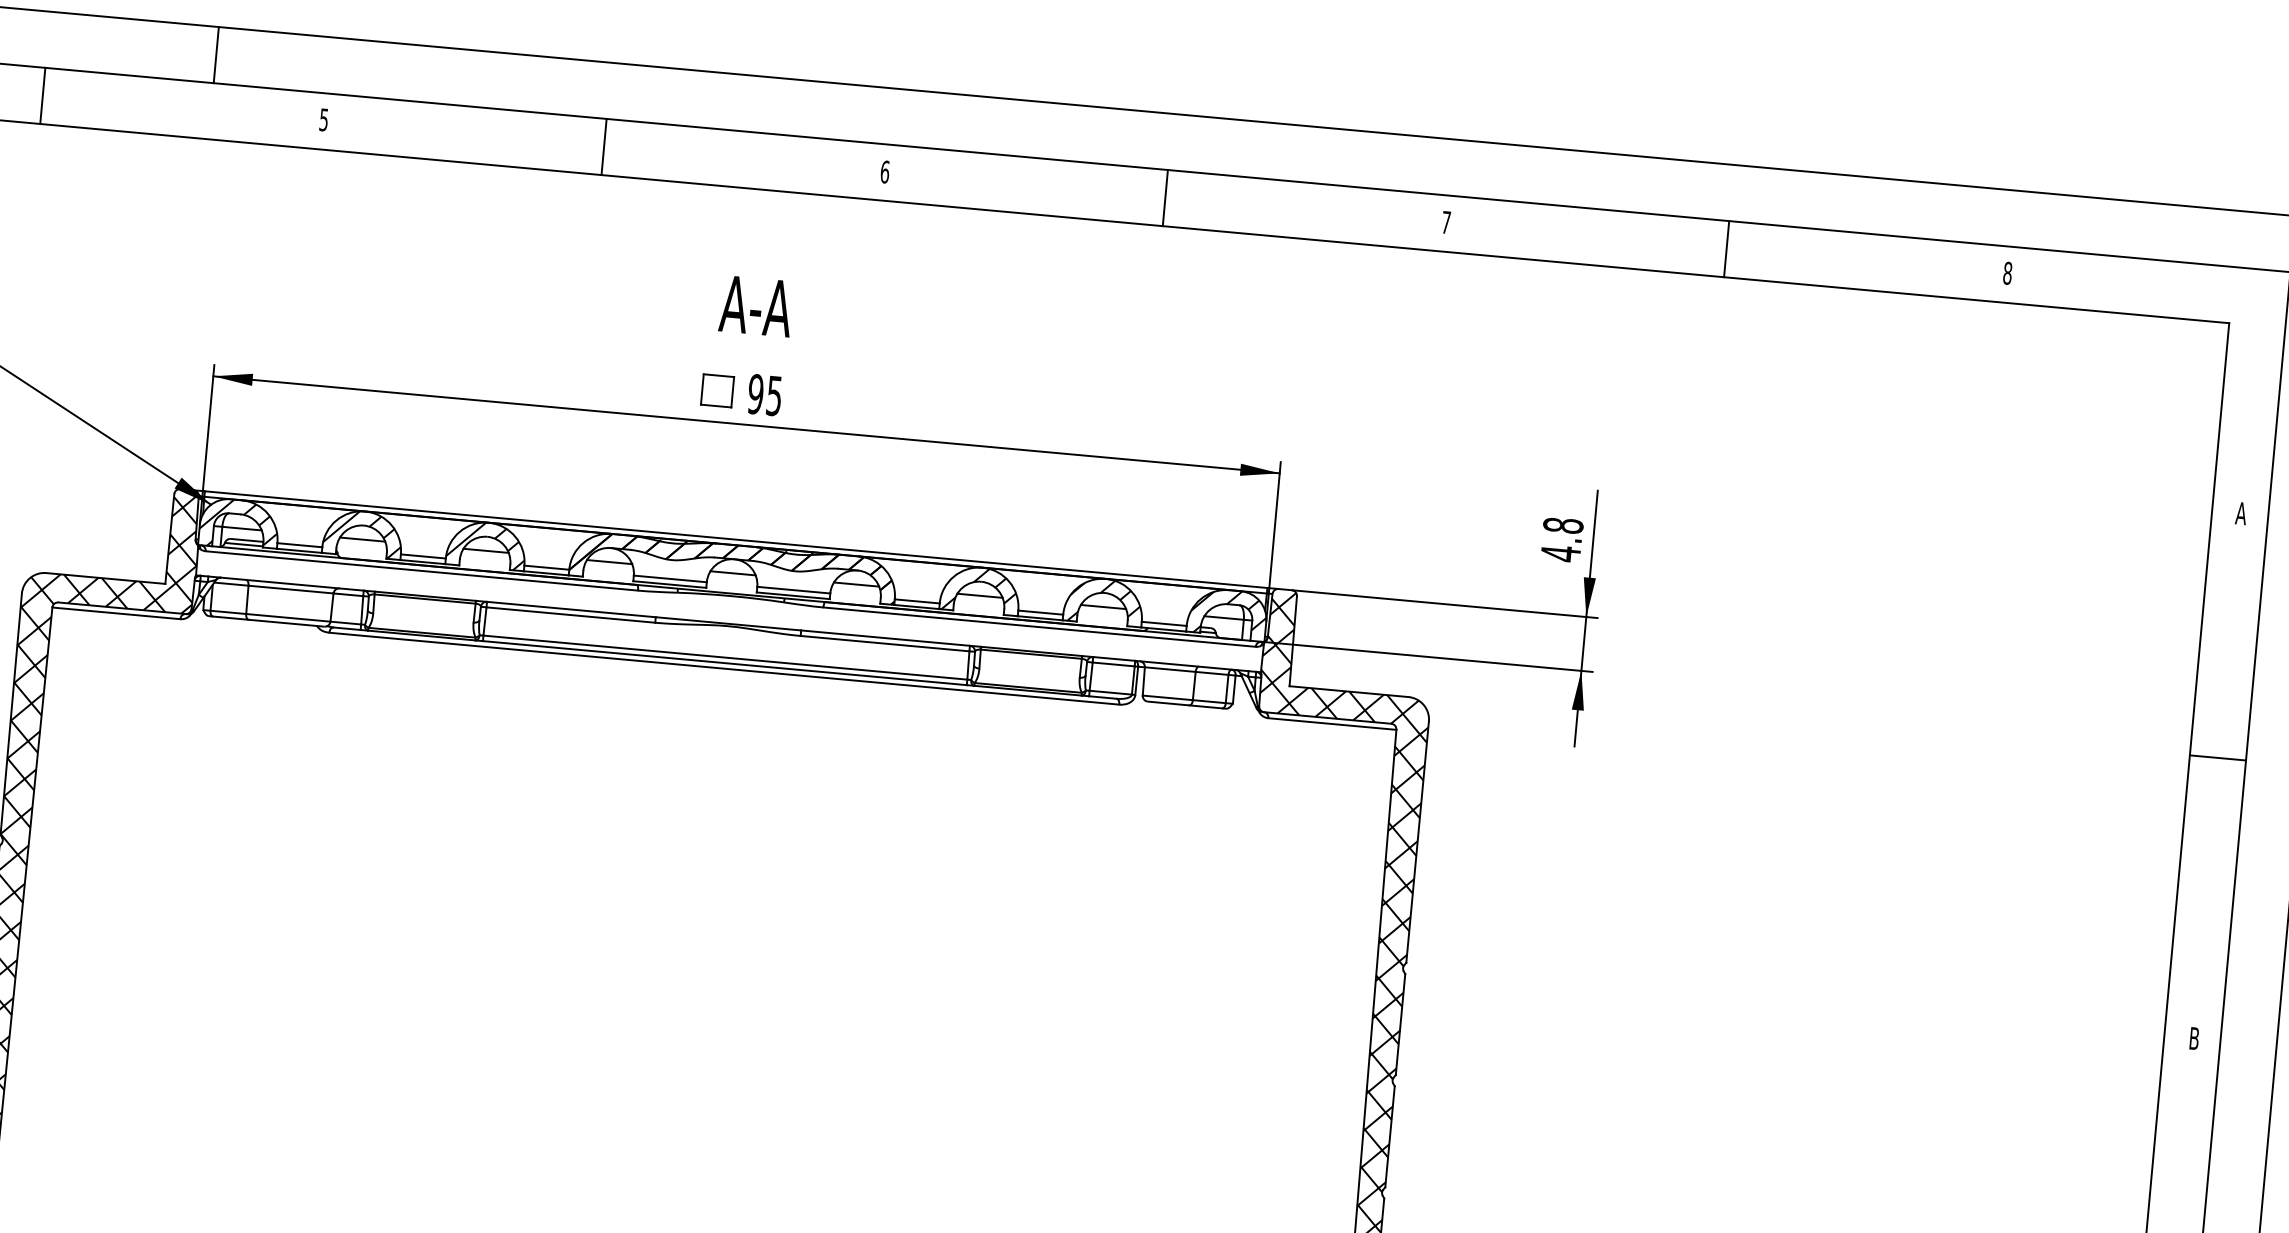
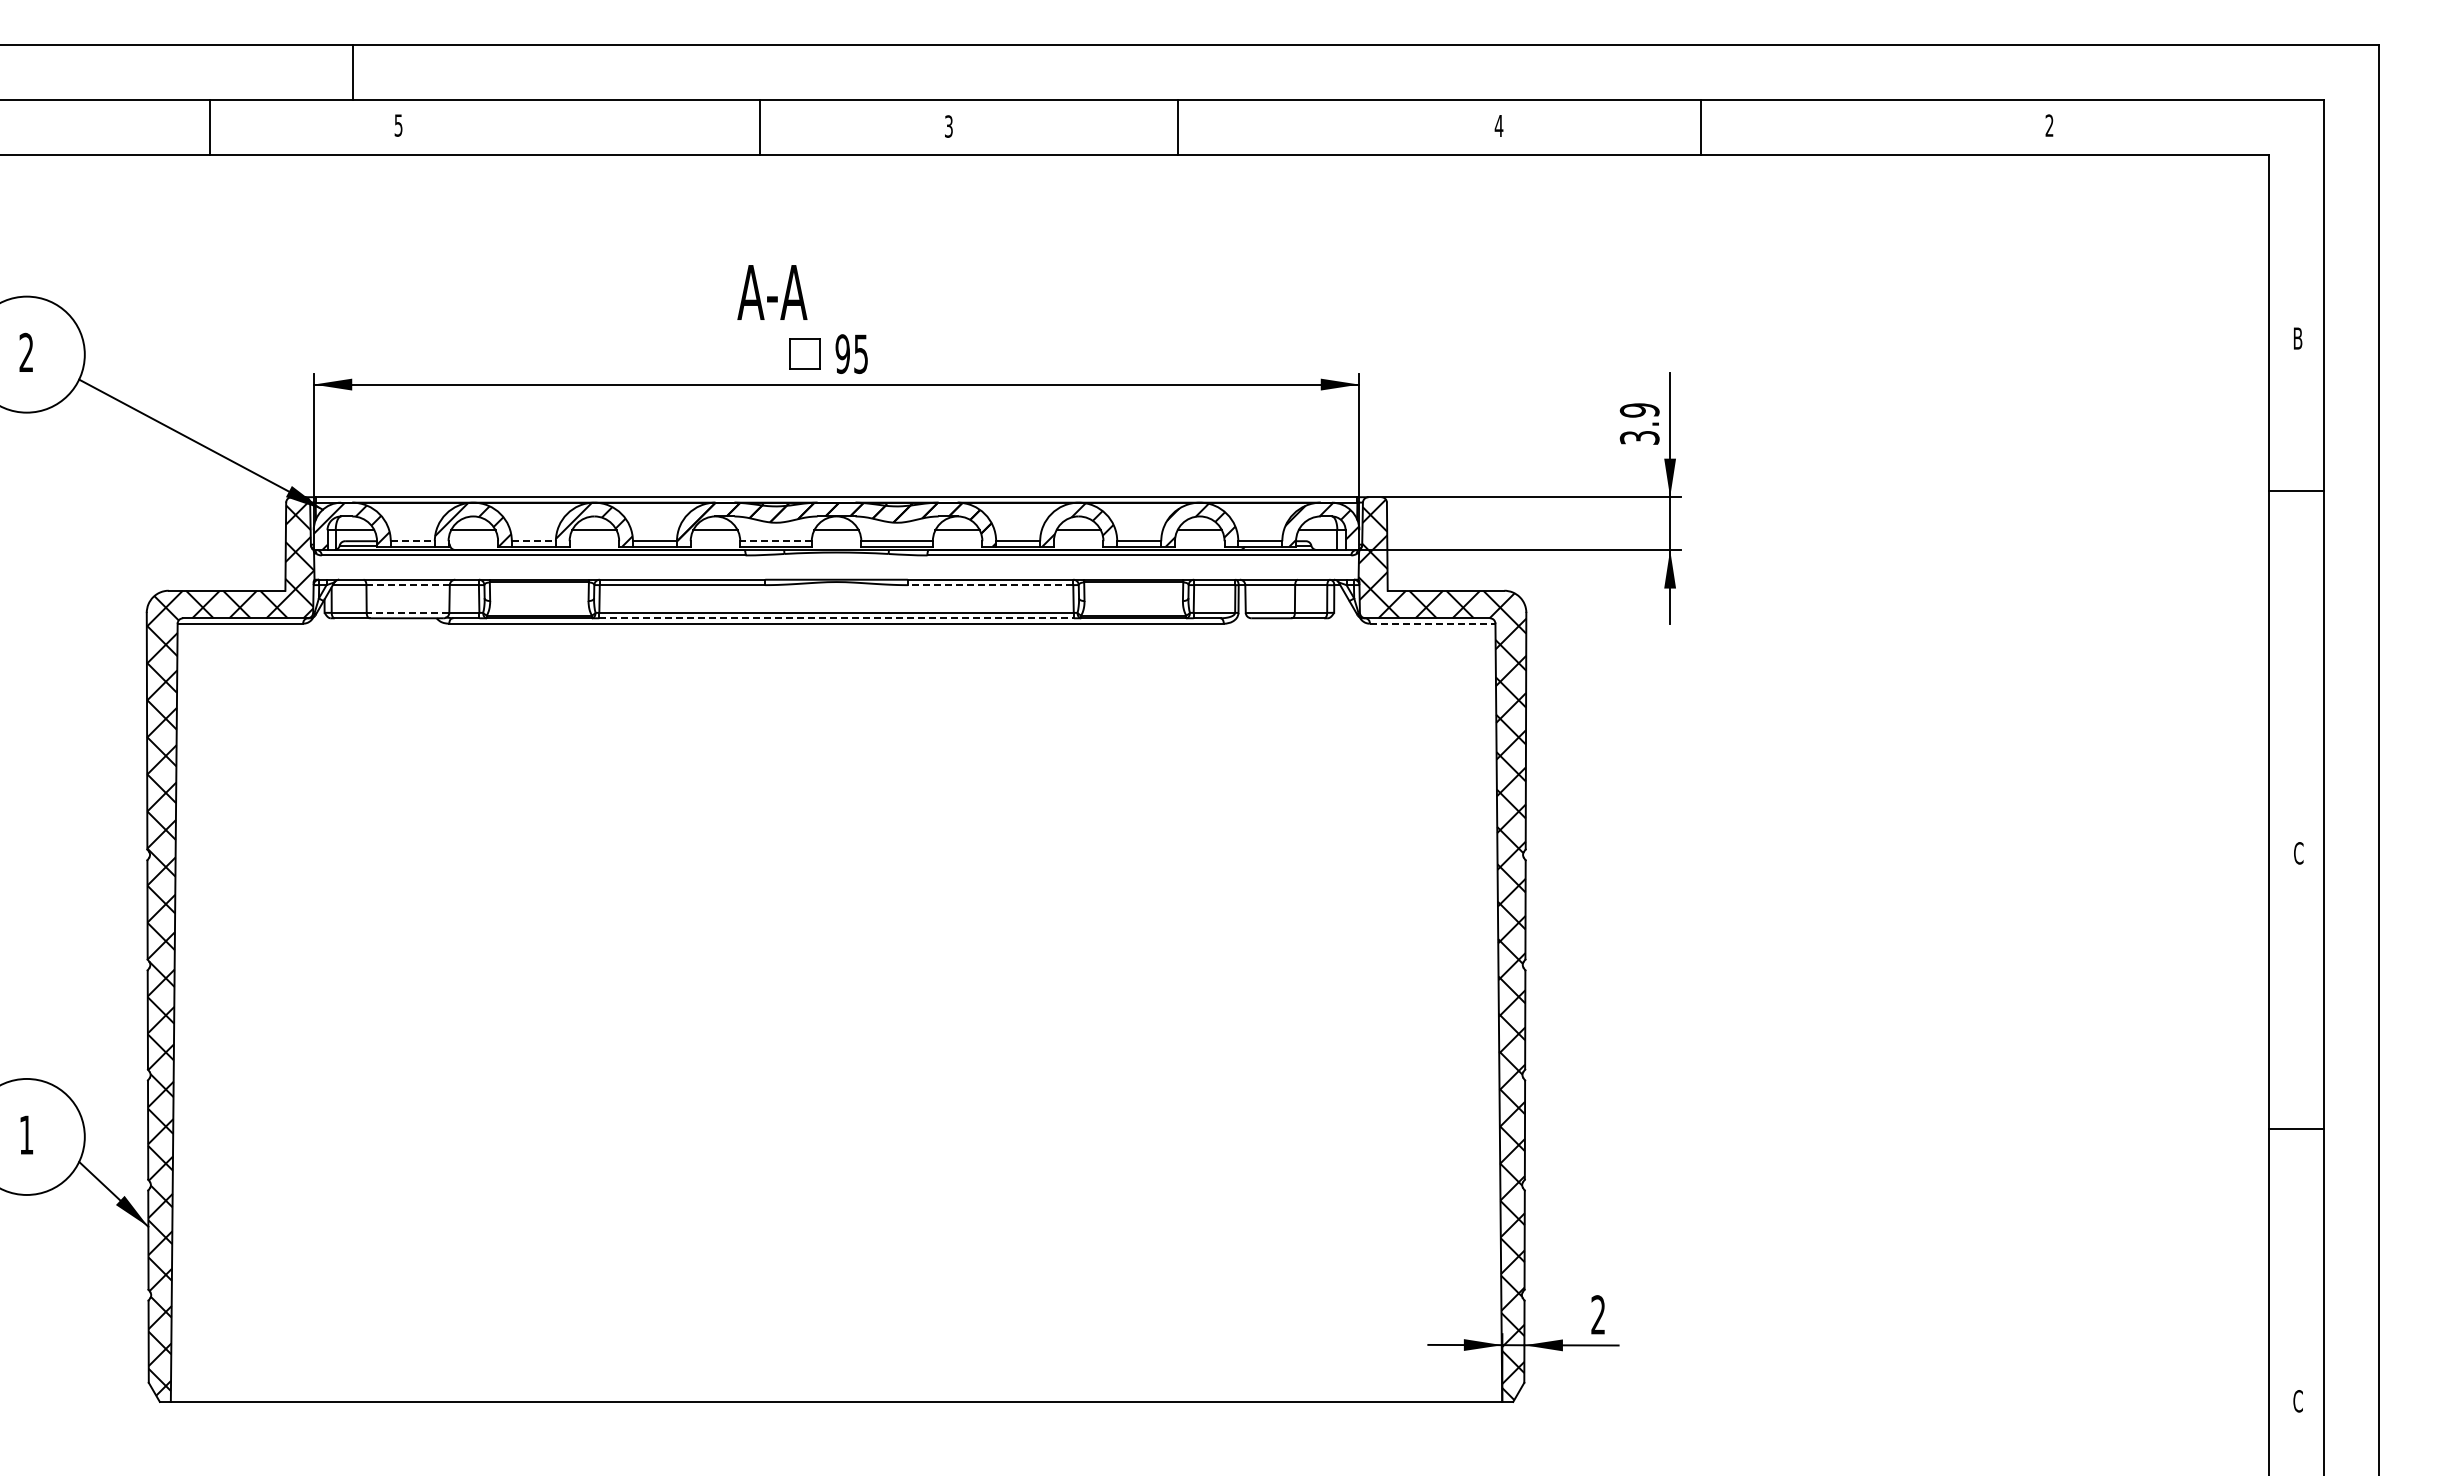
line: (216, 54) -> (353, 71), moved
line: (43, 95) -> (210, 126), moved
line: (604, 146) -> (760, 126), moved
text: (884, 171) -> (948, 126), 6 -> 3
line: (1165, 197) -> (1177, 126), moved
text: (1445, 222) -> (1498, 125), 7 -> 4
line: (1727, 248) -> (1701, 126), moved
text: (2007, 273) -> (2049, 125), 8 -> 2
text: (756, 306) -> (772, 292), moved
text: (2240, 513) -> (2297, 338), A -> B
text: (1561, 540) -> (1639, 424), 4.8 -> 3.9
line: (300, 545) -> (413, 541), solid -> dashed
line: (423, 556) -> (534, 541), solid -> dashed
line: (670, 579) -> (776, 541), solid -> dashed
line: (291, 589) -> (408, 585), solid -> dashed
line: (287, 617) -> (407, 612), solid -> dashed
line: (884, 643) -> (990, 585), solid -> dashed
line: (725, 663) -> (837, 618), solid -> dashed
line: (1332, 723) -> (1432, 623), solid -> dashed
line: (2217, 758) -> (2296, 491), moved
text: (2194, 1038) -> (2298, 853), B -> C

